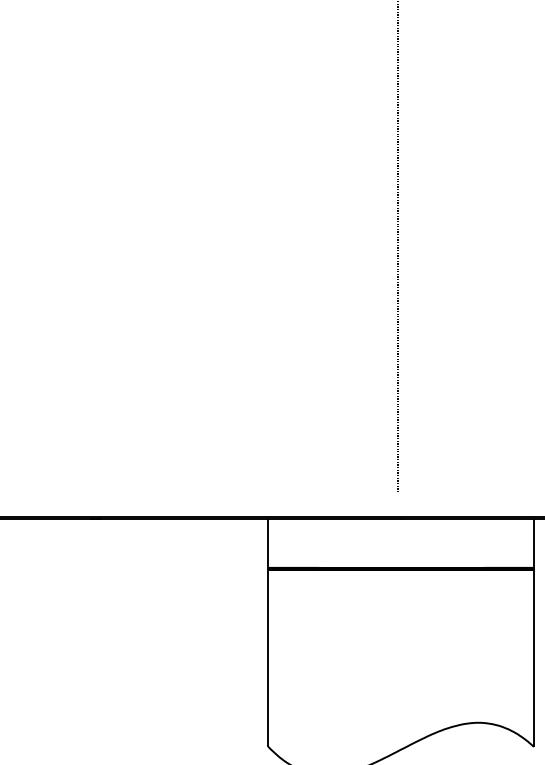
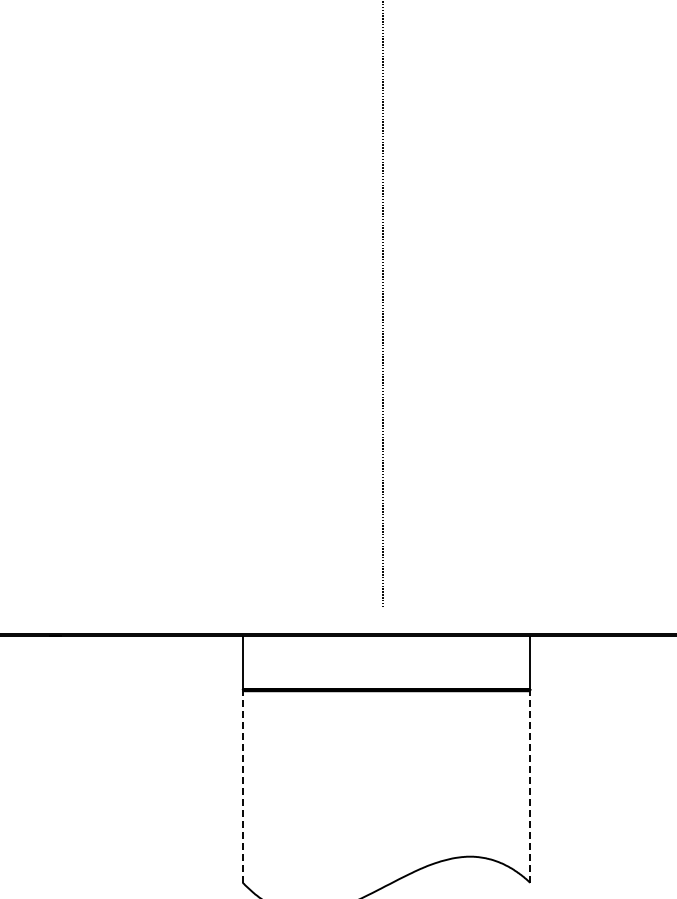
line: (268, 657) -> (242, 785), solid -> dashed
line: (534, 657) -> (530, 785), solid -> dashed

